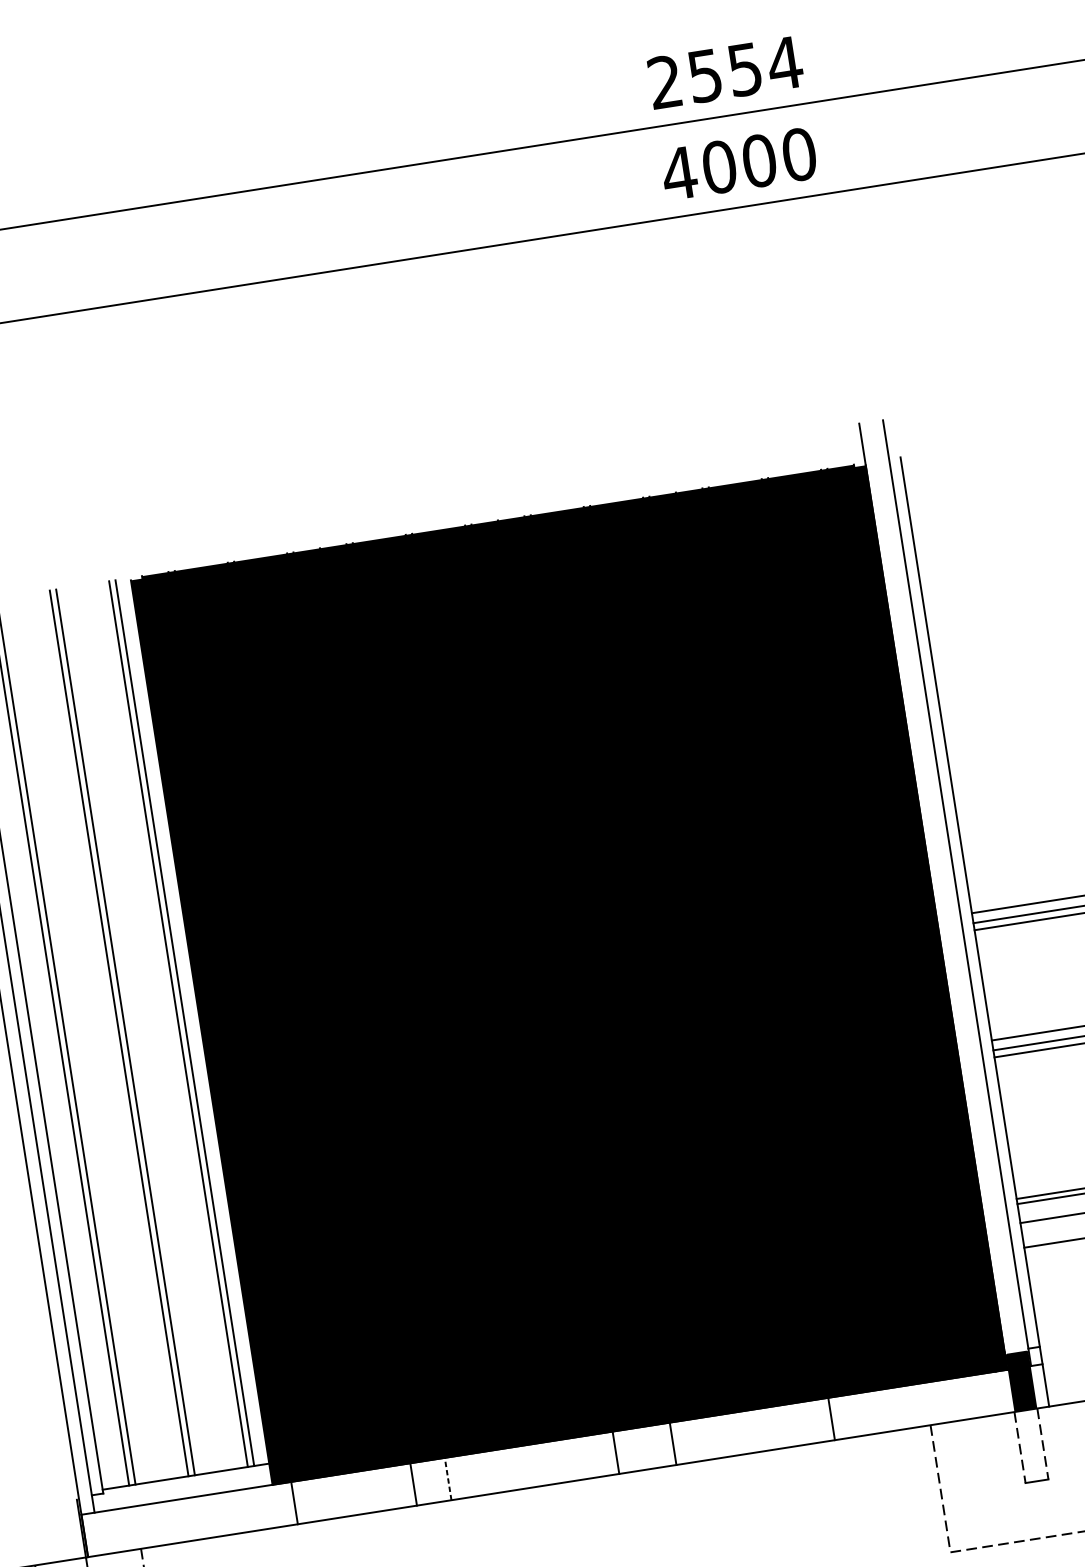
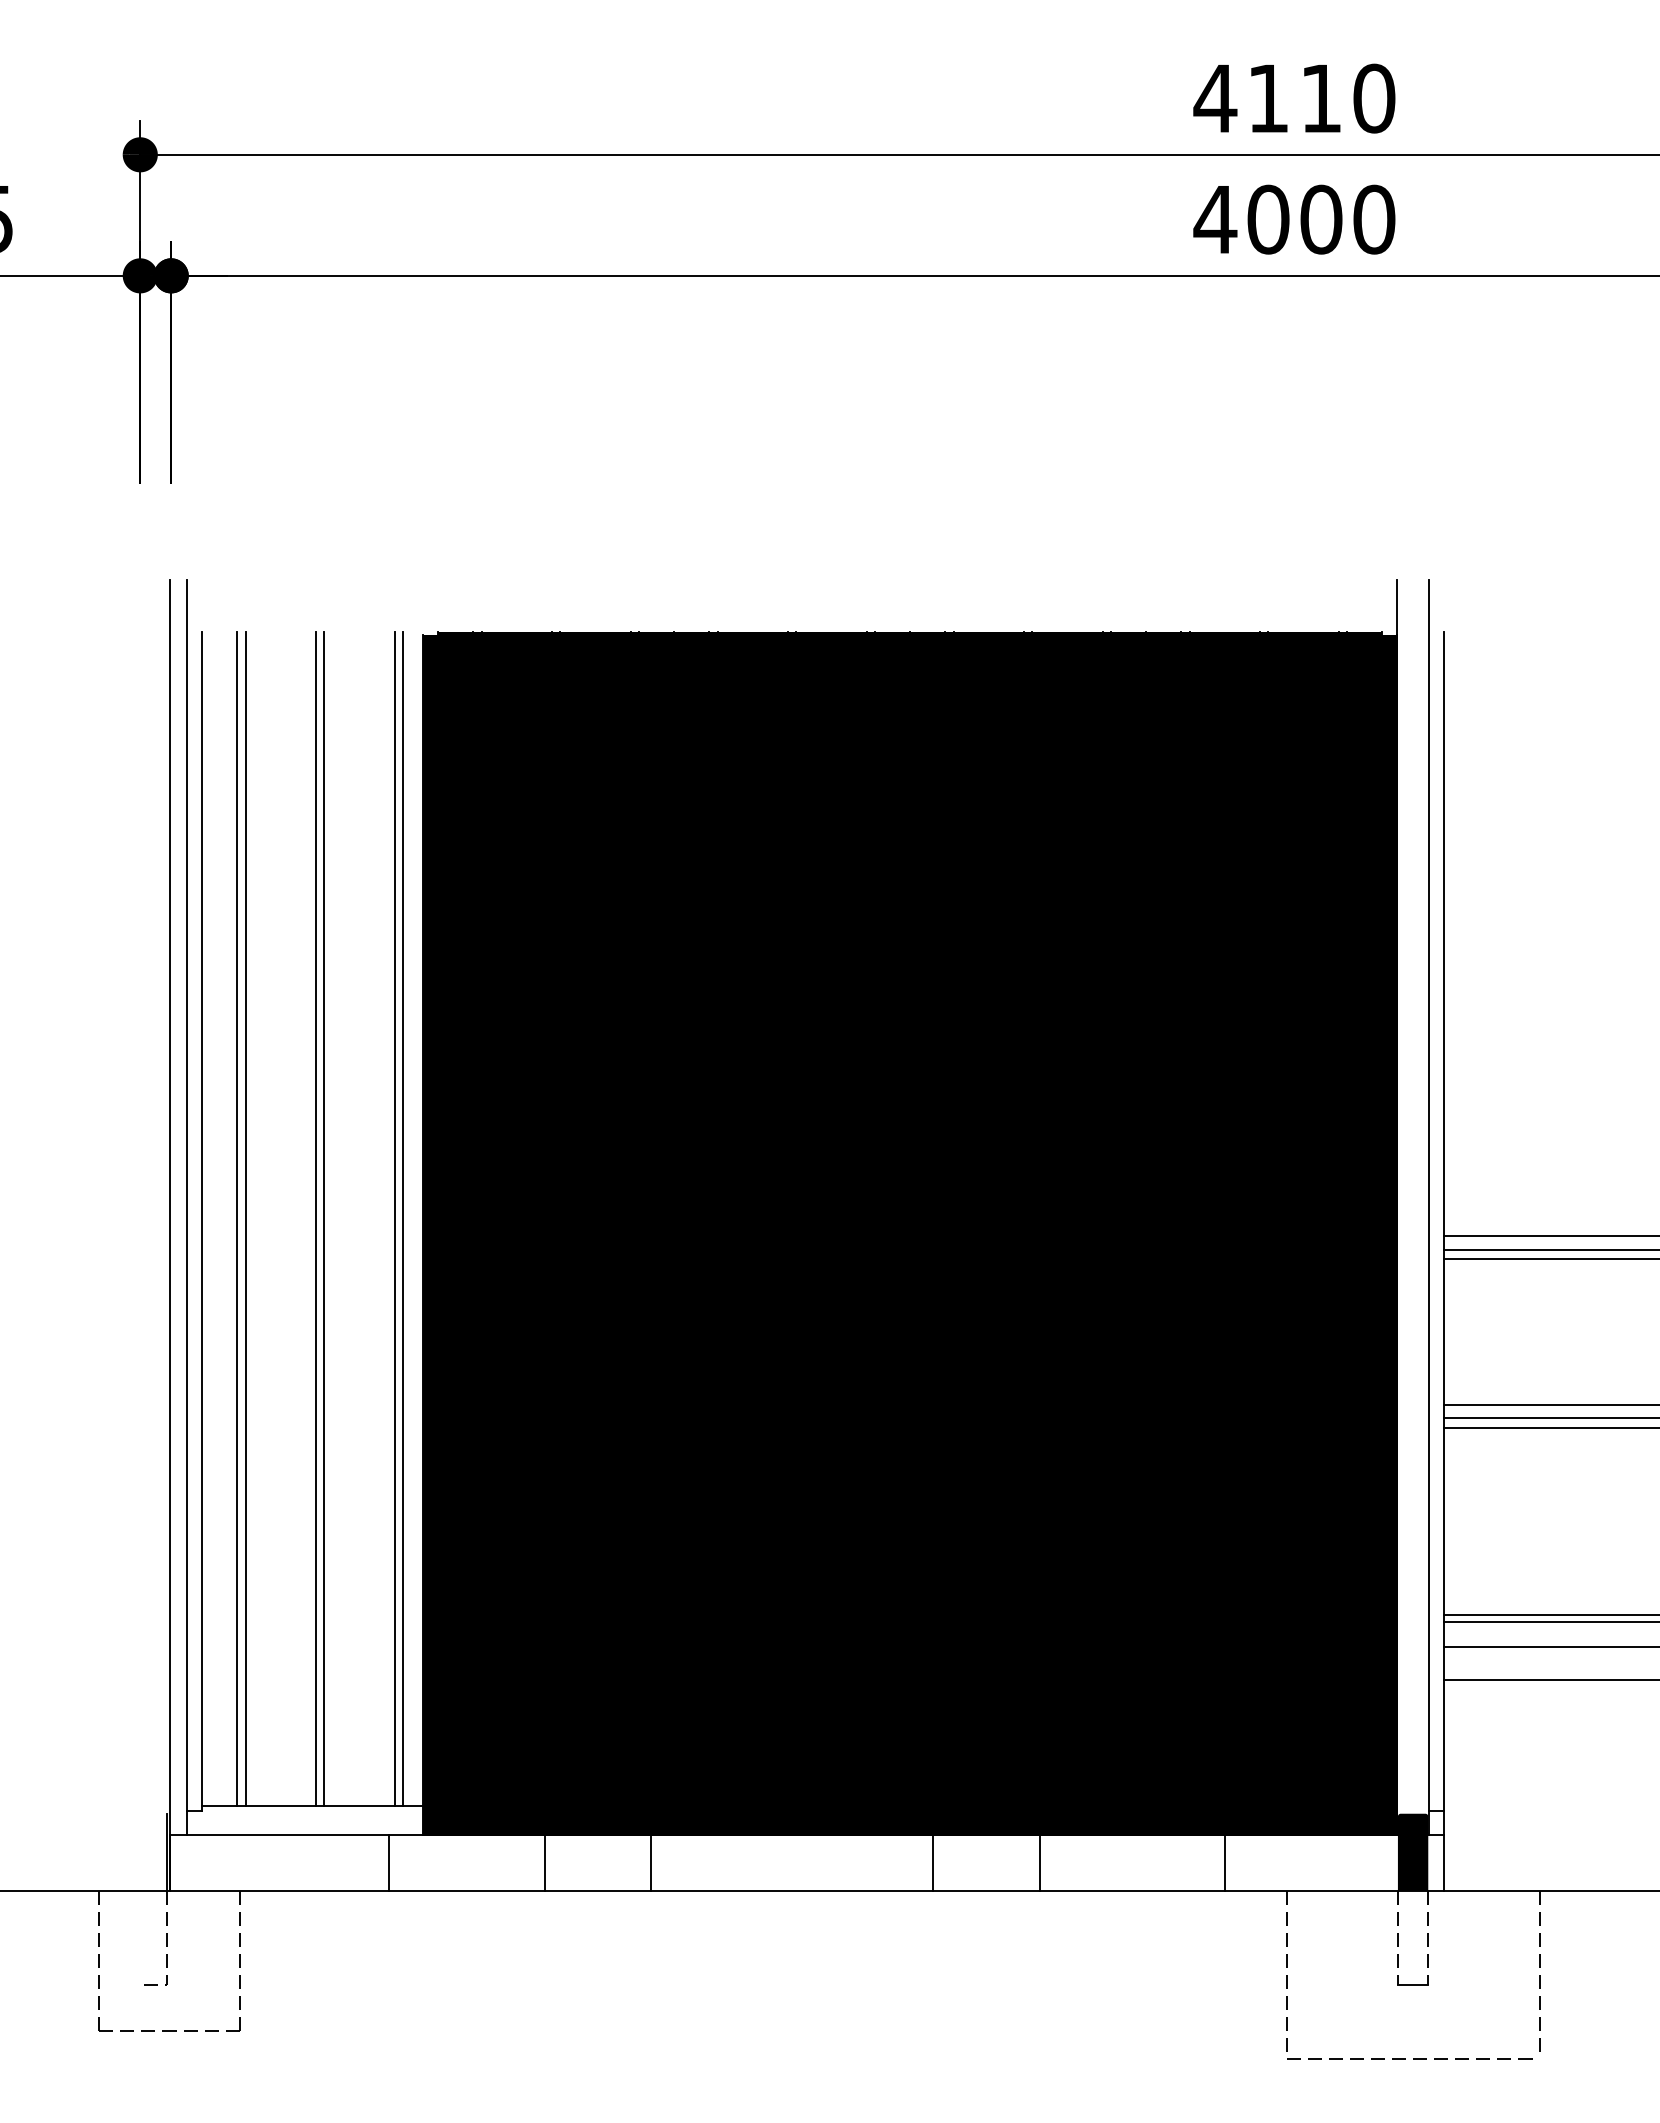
text: (724, 72) -> (1294, 98), 2554 -> 4110
line: (831, 1418) -> (1224, 1862), moved
line: (672, 1443) -> (1039, 1862), moved
line: (615, 1452) -> (932, 1862), moved
line: (448, 1478) -> (651, 1862), dashed -> solid
line: (413, 1484) -> (544, 1862), moved
line: (294, 1503) -> (388, 1862), moved

